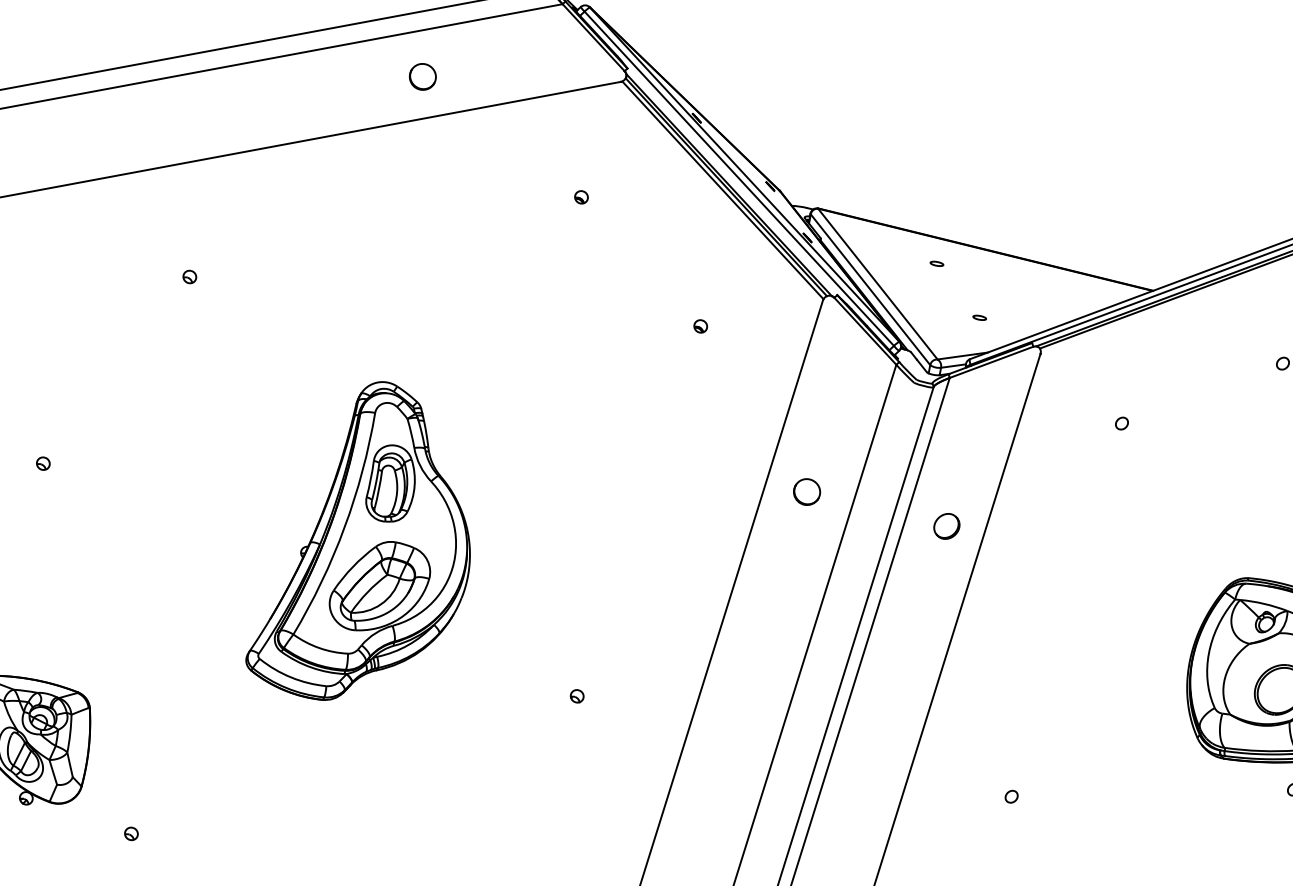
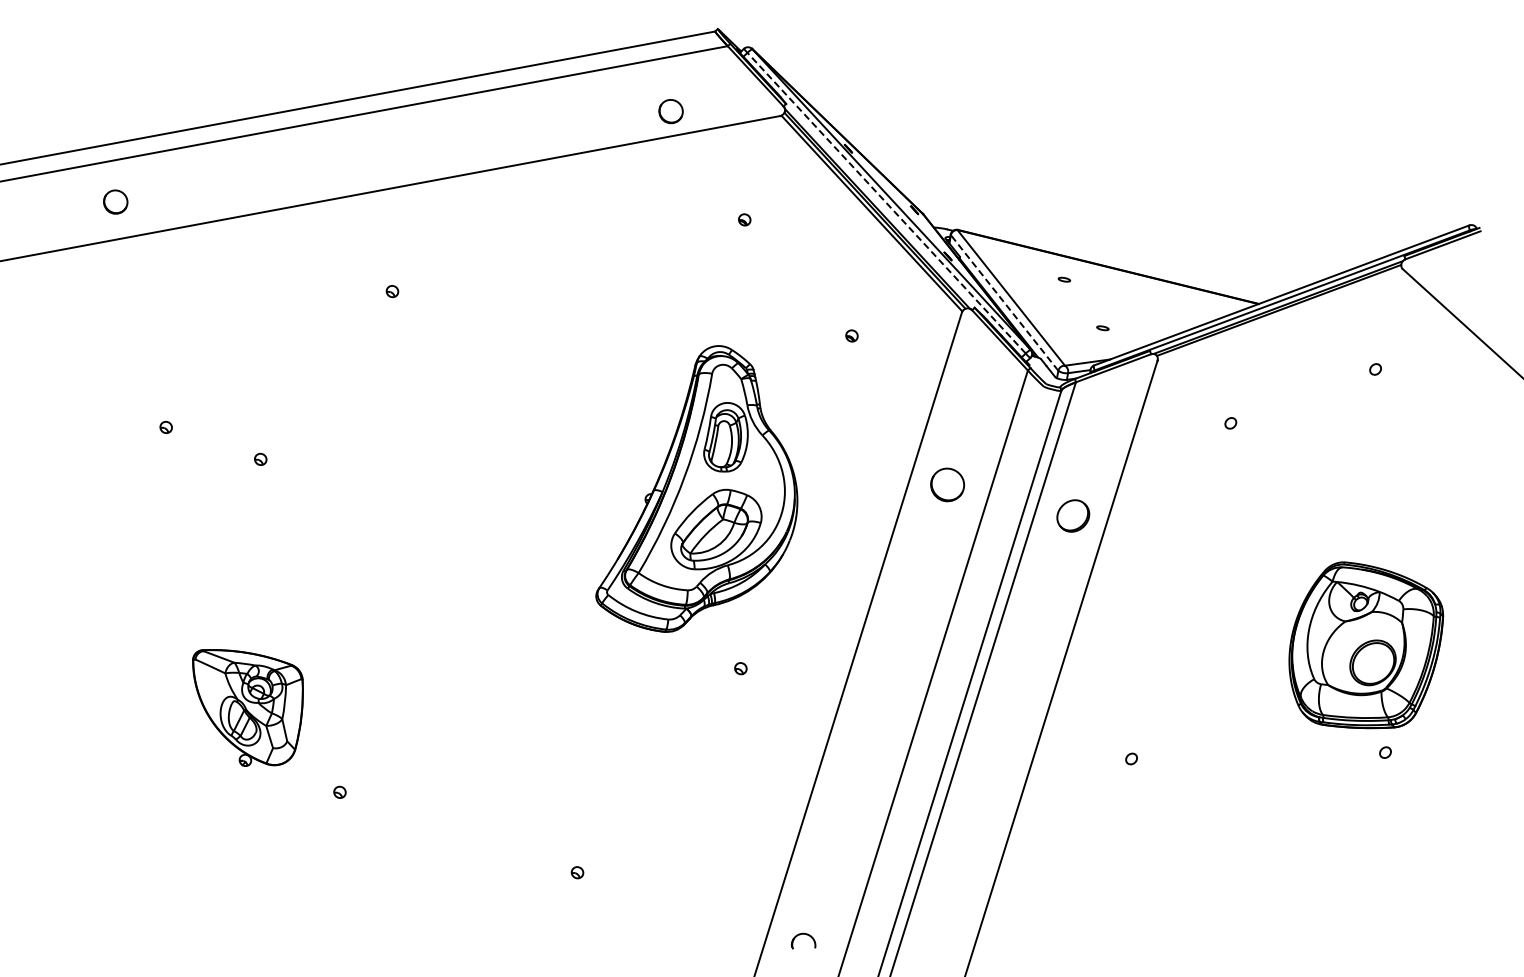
part: (422, 76) -> (670, 111), moved
line: (739, 179) -> (886, 203), solid -> dashed
line: (870, 289) -> (1004, 302), solid -> dashed
part: (806, 491) -> (947, 484), size x1.4
part: (947, 526) -> (1073, 515), size x1.4
part: (357, 540) -> (696, 488), moved

